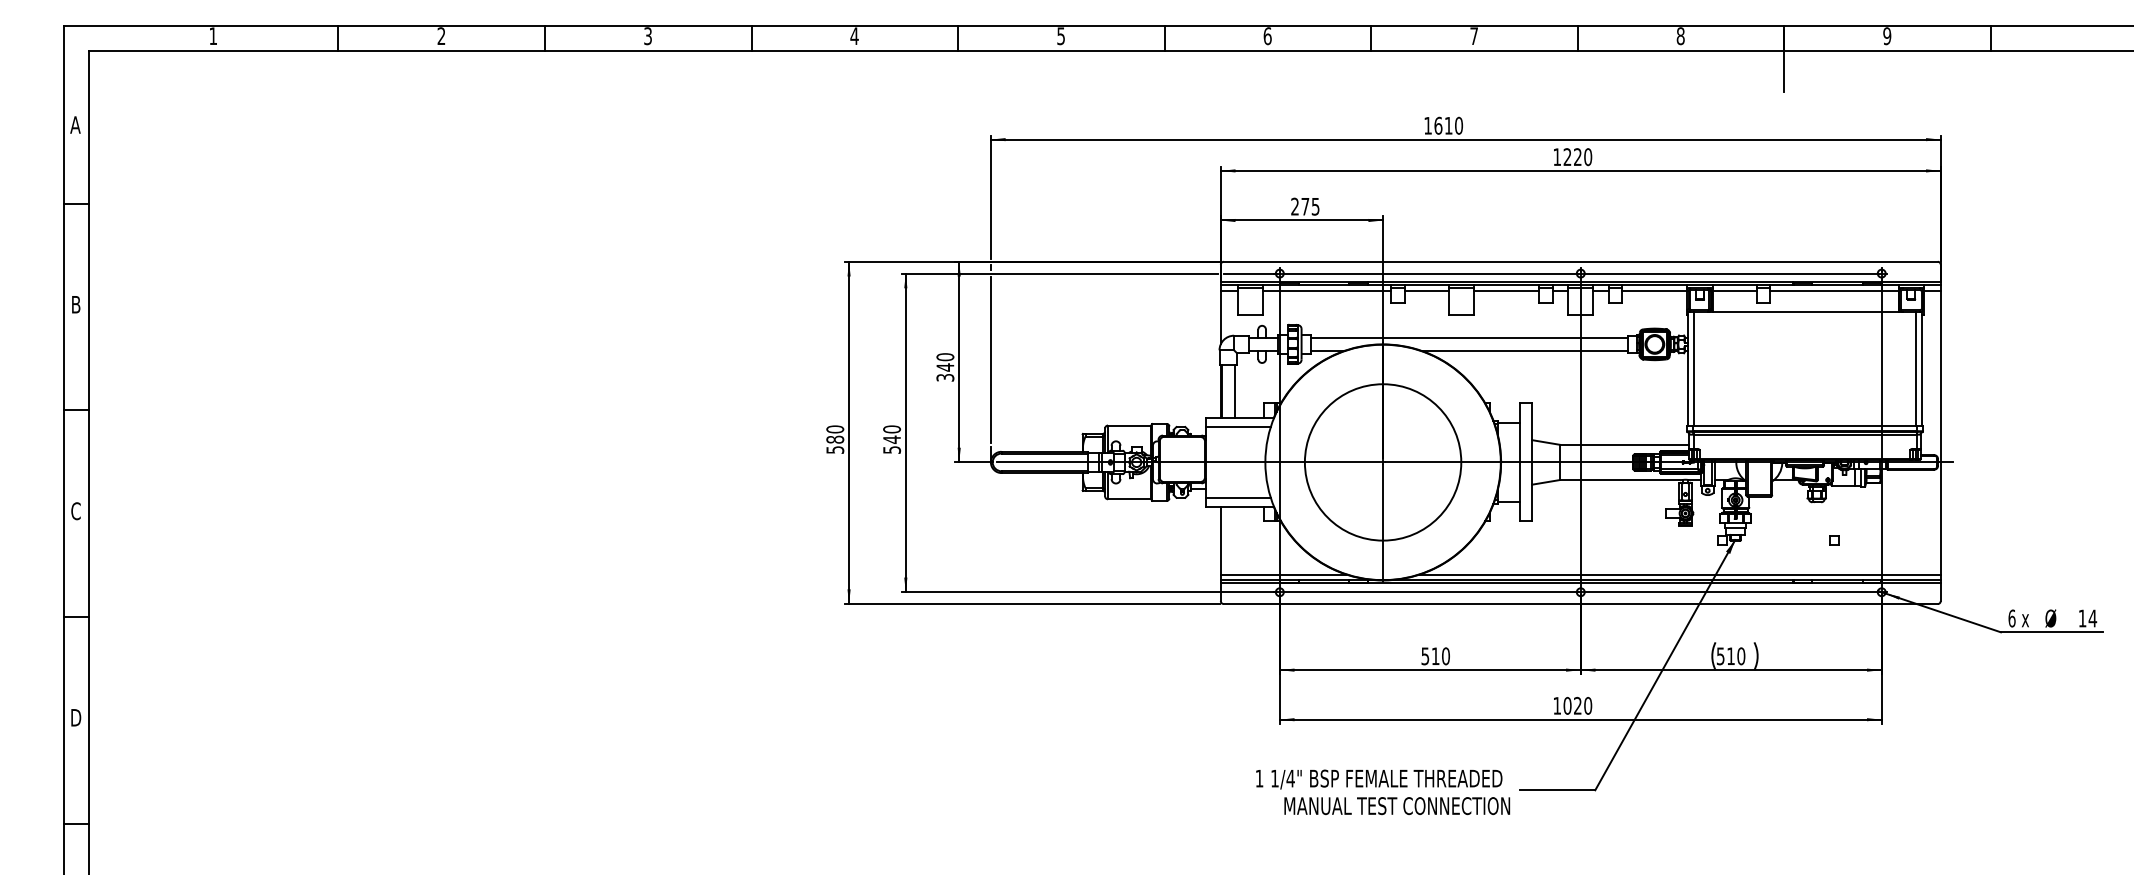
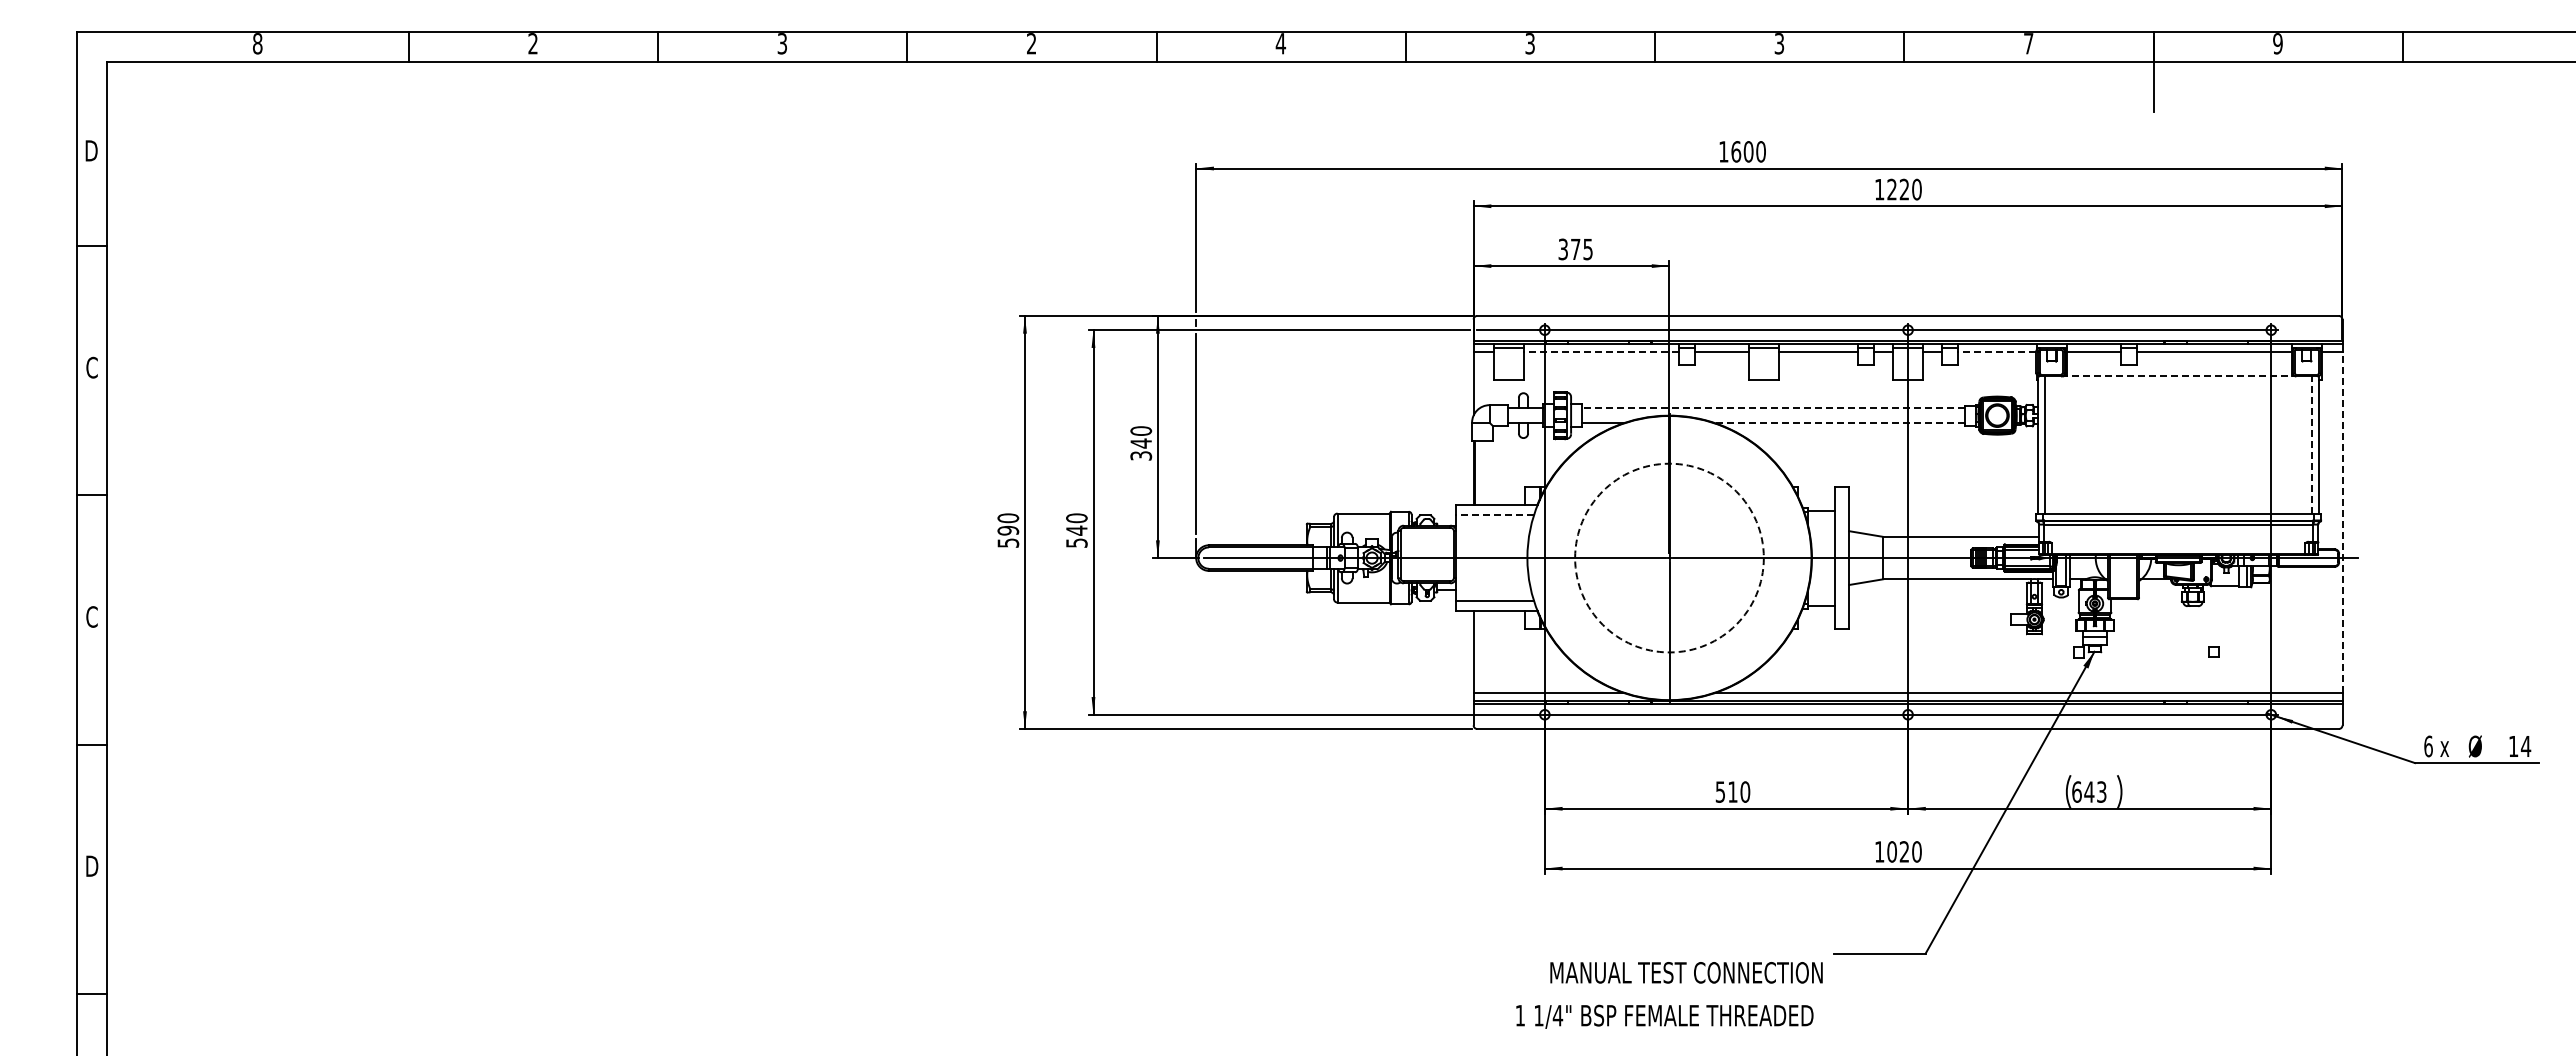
text: (213, 36) -> (257, 43), 1 -> 8
text: (854, 36) -> (1031, 43), 4 -> 2
text: (1060, 36) -> (1280, 43), 5 -> 4
text: (1267, 36) -> (1530, 43), 6 -> 3
text: (1474, 36) -> (1779, 43), 7 -> 3
text: (1680, 36) -> (2028, 43), 8 -> 7
text: (75, 124) -> (91, 150), A -> D
text: (1448, 125) -> (1748, 151), 1610 -> 1600
text: (1294, 206) -> (1562, 249), 275 -> 375
line: (1326, 291) -> (1601, 351), solid -> dashed
line: (1654, 291) -> (1996, 351), solid -> dashed
text: (75, 304) -> (91, 367), B -> C
line: (1804, 311) -> (2178, 376), solid -> dashed
line: (1469, 337) -> (1773, 407), solid -> dashed
line: (1524, 350) -> (1840, 423), solid -> dashed
line: (1915, 369) -> (2312, 445), solid -> dashed
line: (1234, 391) -> (1490, 472), removed
line: (1238, 427) -> (1494, 515), solid -> dashed
line: (1940, 432) -> (2342, 522), solid -> dashed
text: (835, 439) -> (1008, 530), 580 -> 590
circle: (1383, 461) -> (1669, 557), solid -> dashed
text: (1731, 655) -> (2089, 791), 510 -> 643
text: (1378, 779) -> (1664, 1016), moved

